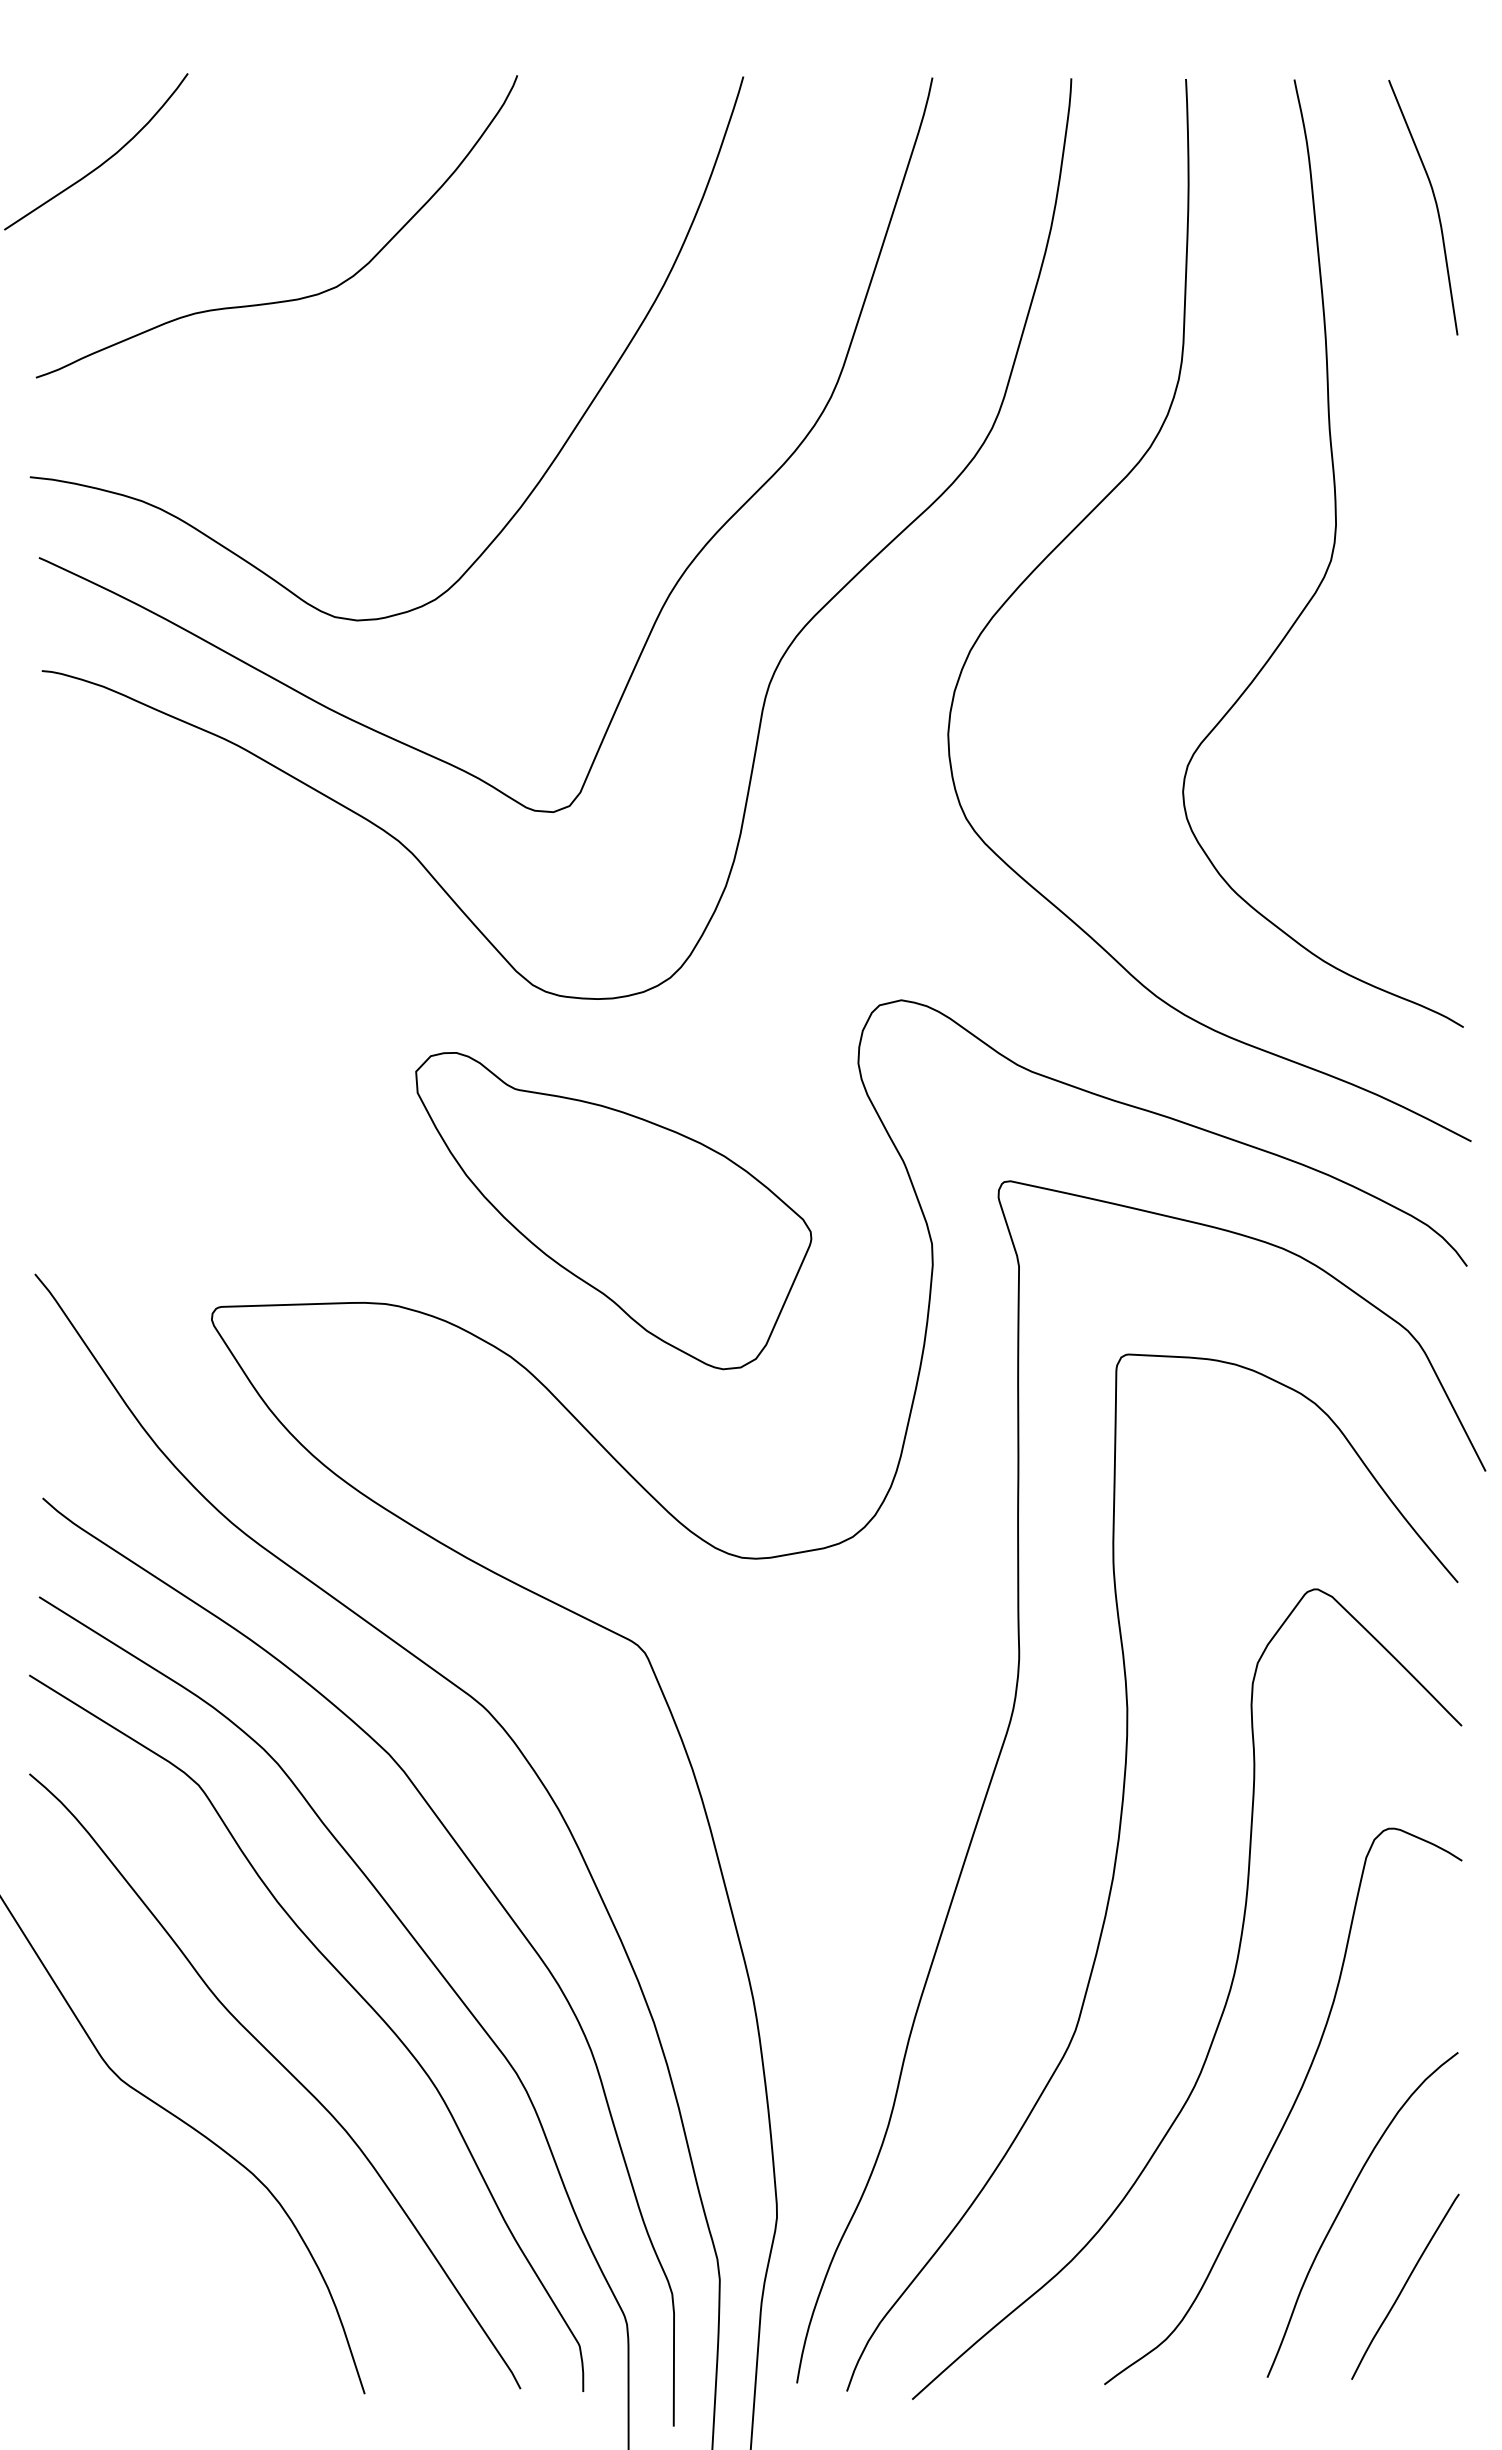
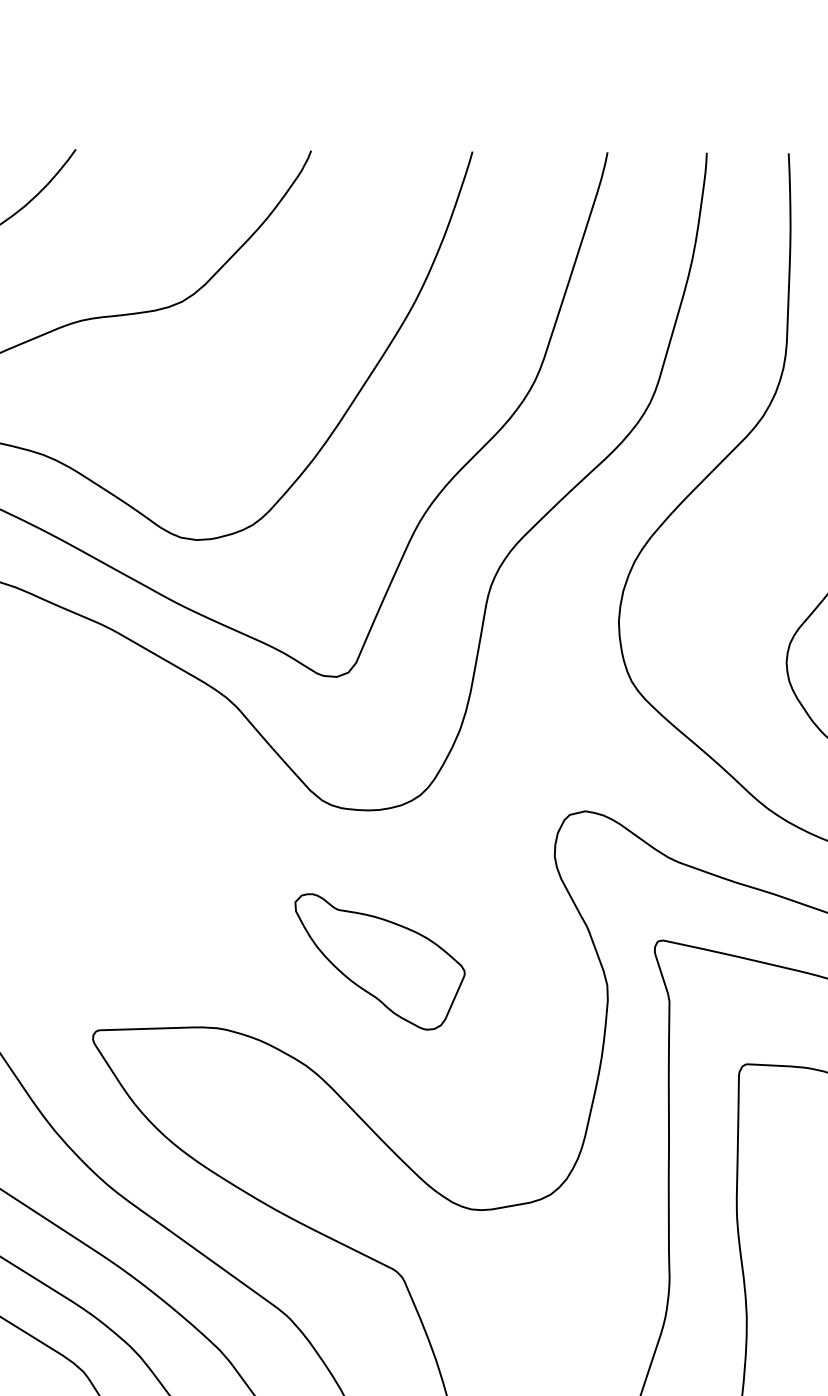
part: (613, 1211) -> (379, 962), size x0.6

